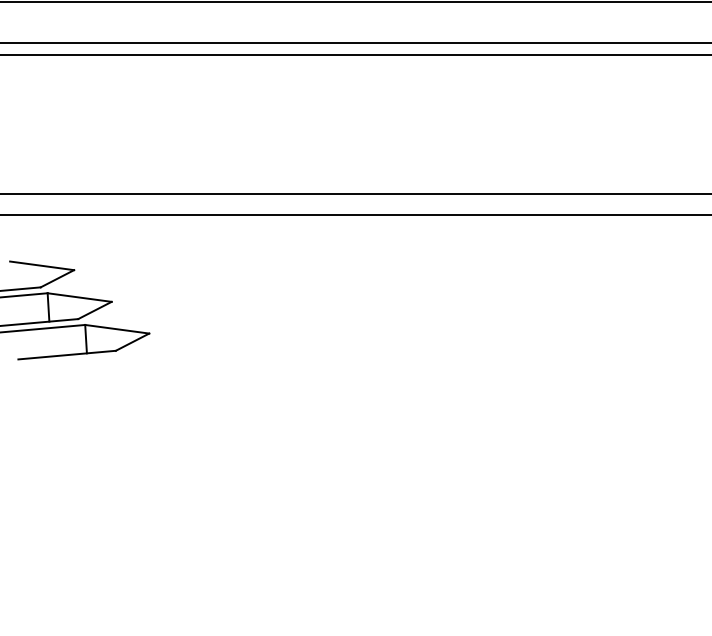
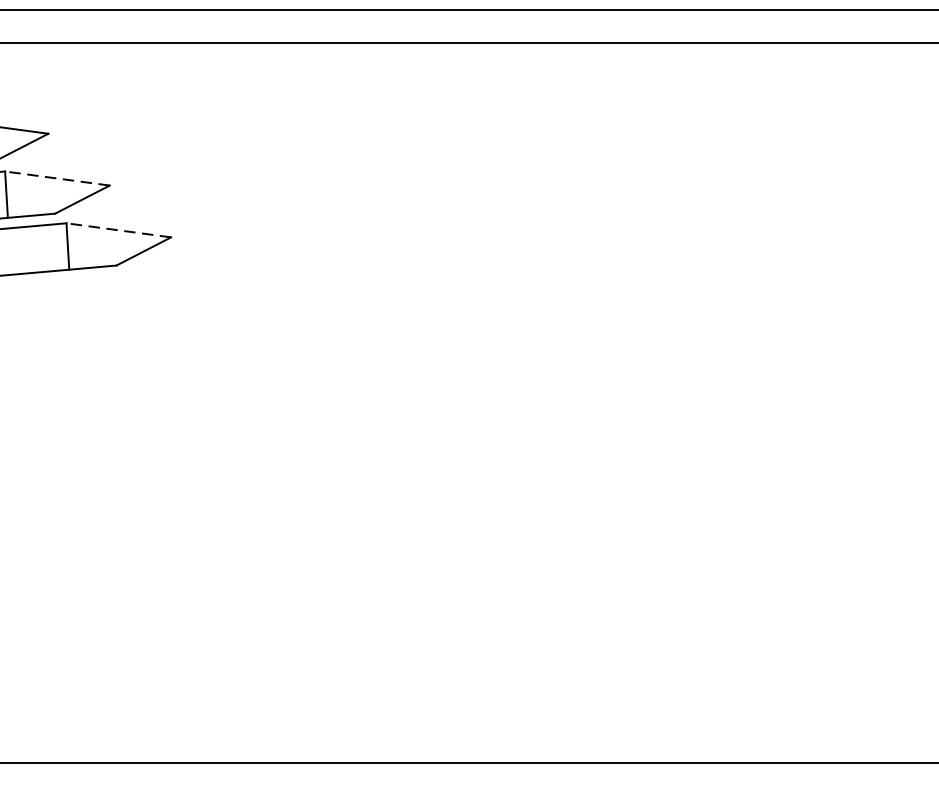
line: (79, 297) -> (57, 178), solid -> dashed
line: (116, 329) -> (117, 230), solid -> dashed

